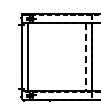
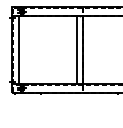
line: (85, 57) -> (76, 50), dashed -> solid

